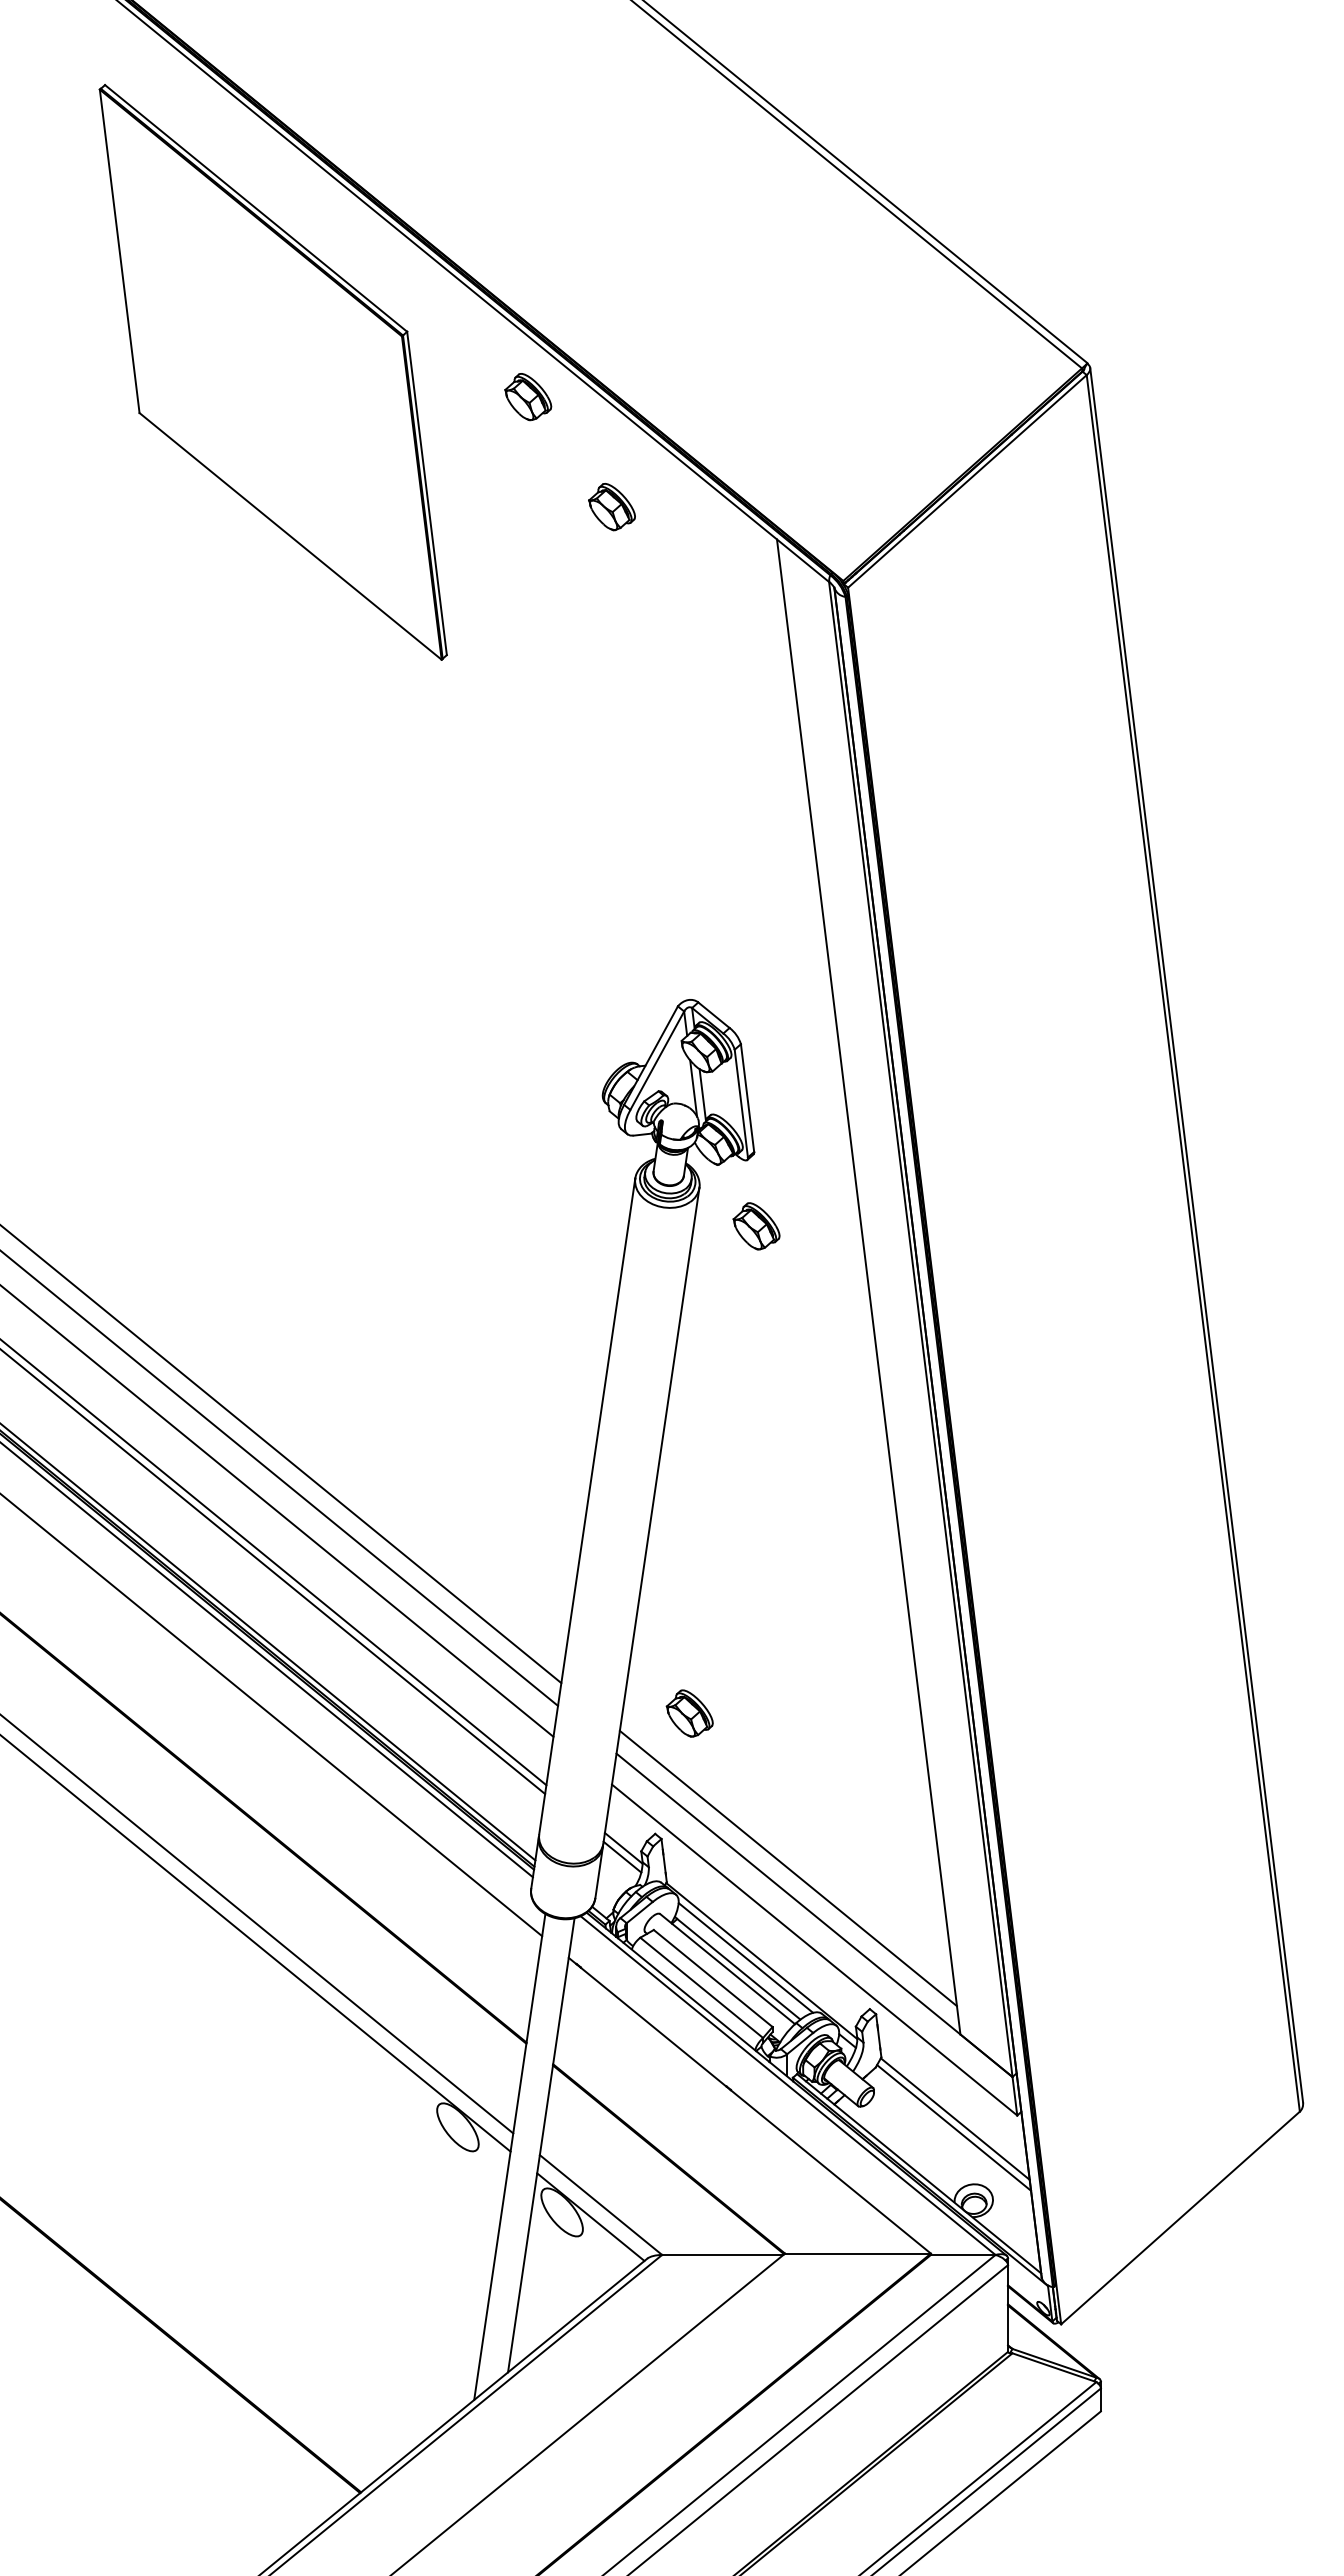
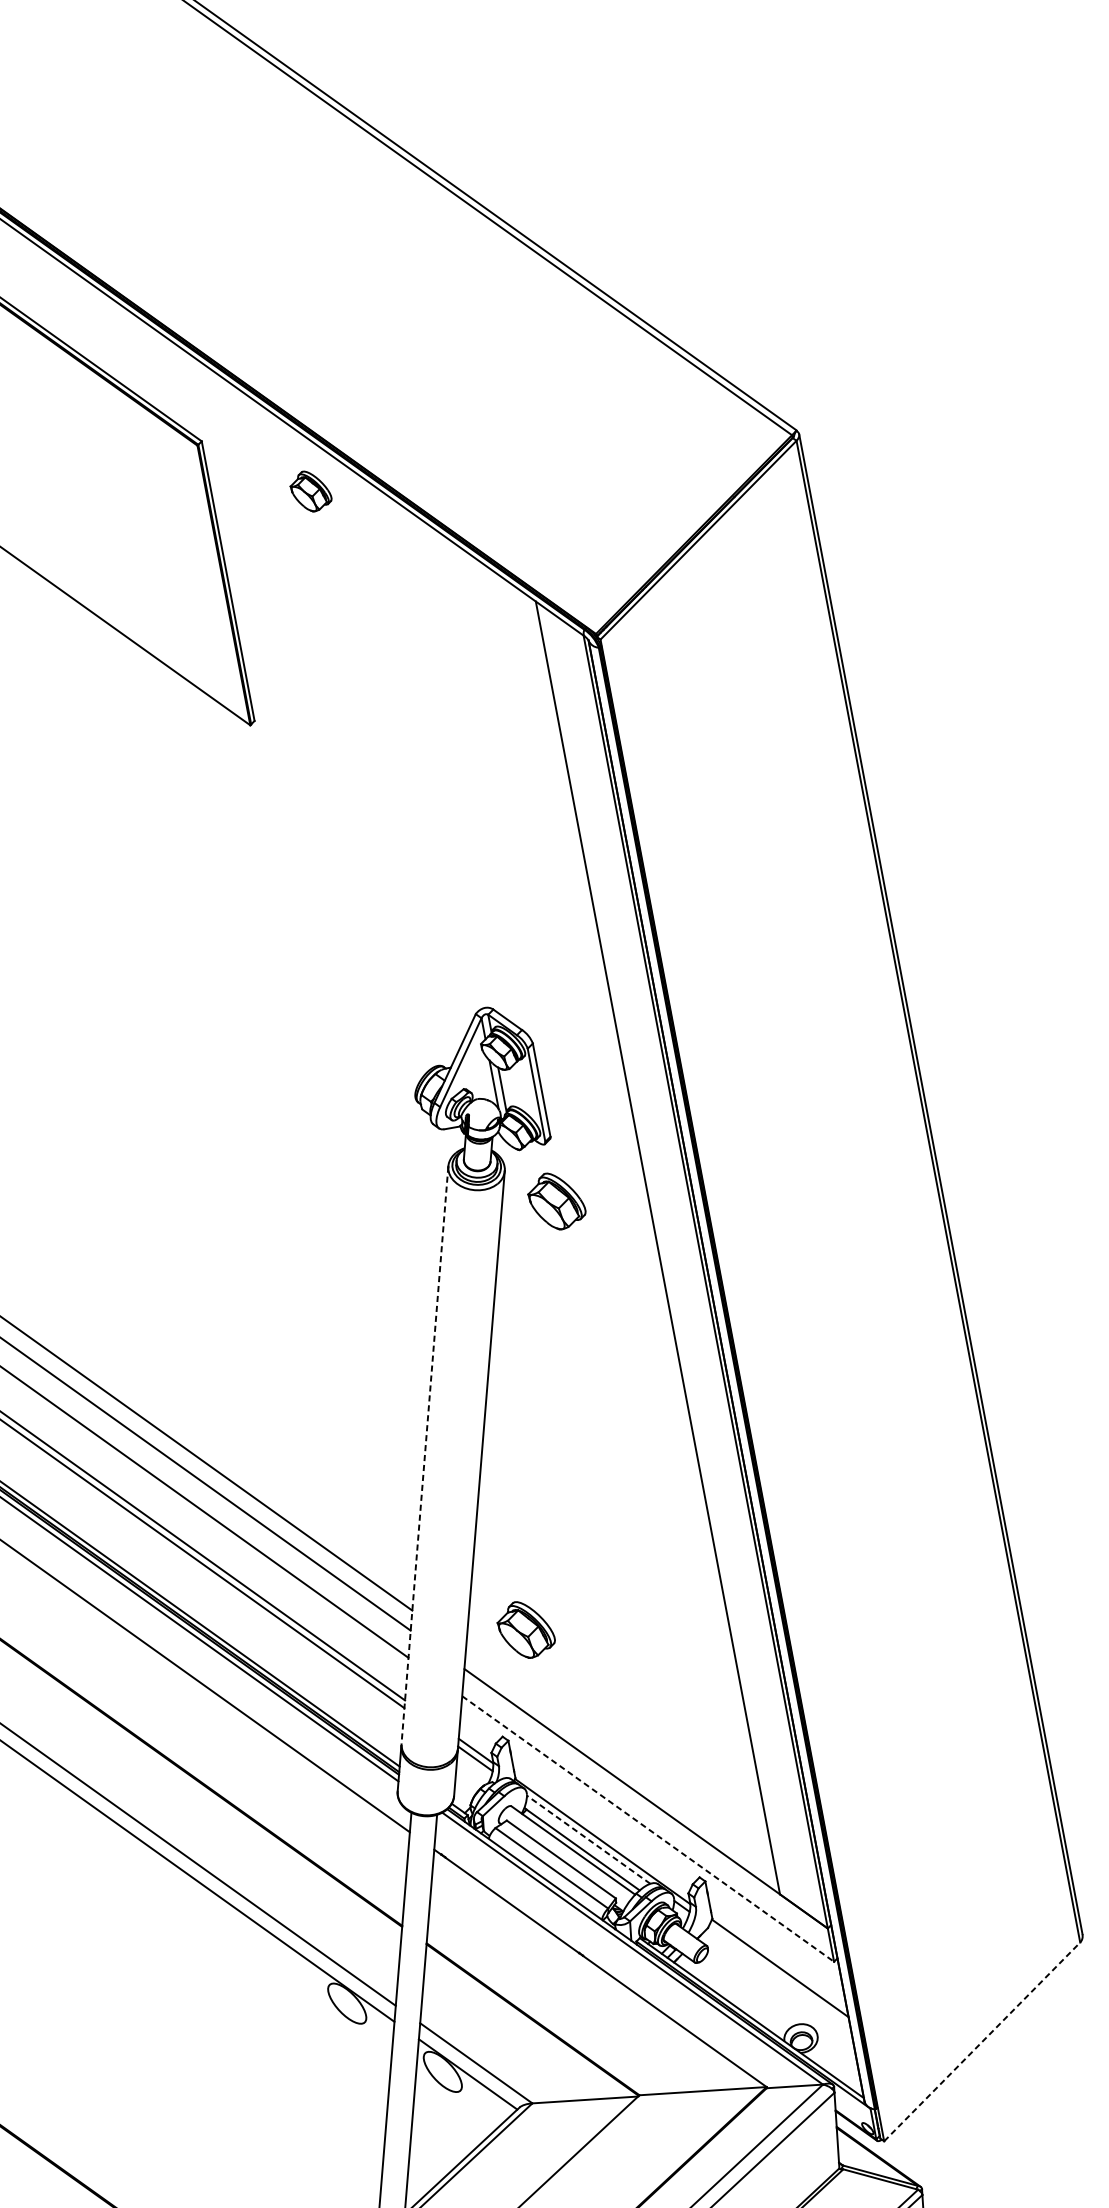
part: (611, 507) -> (389, 583), removed
part: (756, 1226) -> (556, 1201), size x1.4
line: (587, 1506) -> (425, 1455), solid -> dashed
part: (689, 1713) -> (525, 1629), size x1.4
line: (787, 1868) -> (619, 1759), removed
line: (814, 1950) -> (648, 1829), solid -> dashed
line: (745, 1957) -> (588, 1839), solid -> dashed
line: (954, 2127) -> (780, 1975), removed
line: (1180, 2217) -> (982, 2041), solid -> dashed

